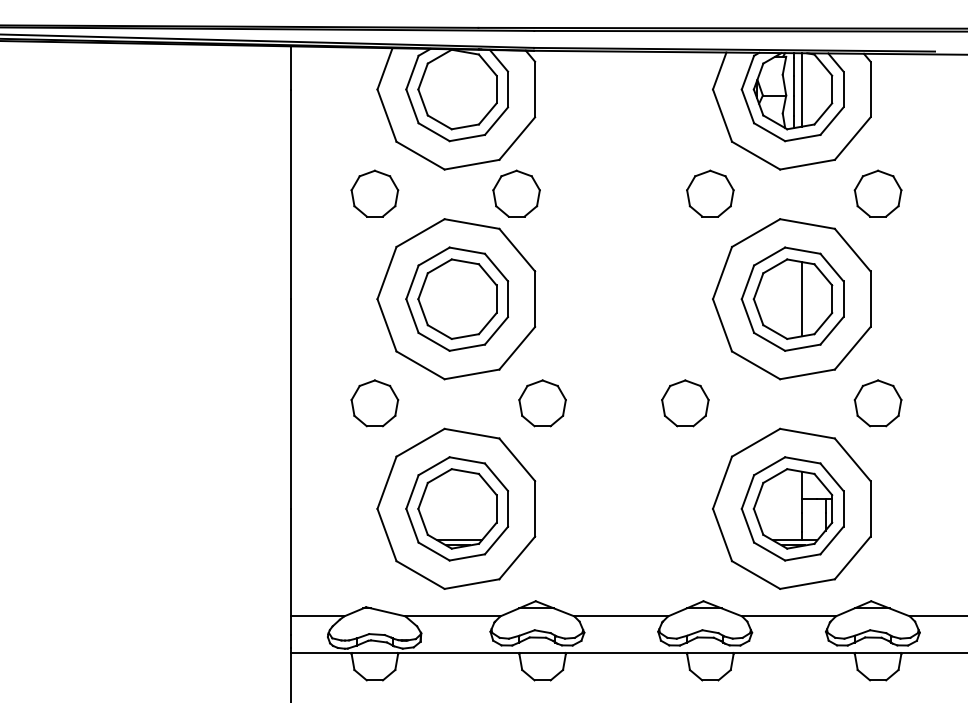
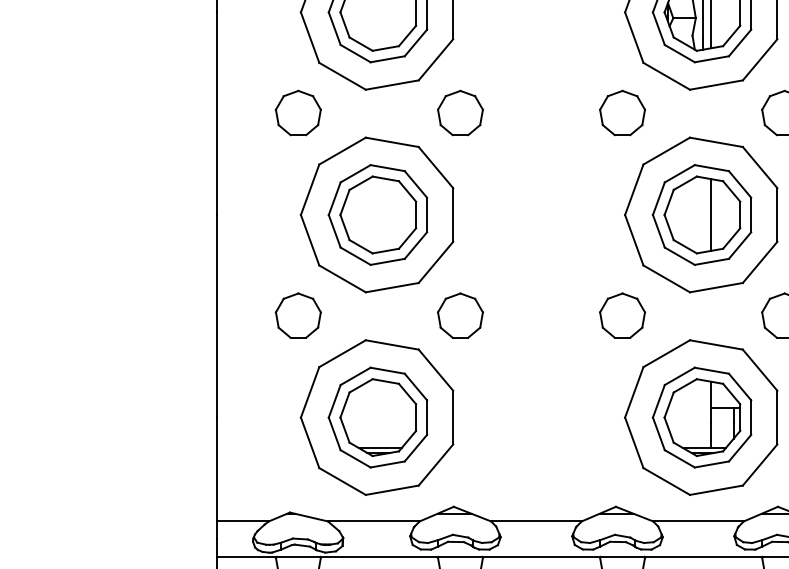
part: (516, 193) -> (460, 112), moved
part: (685, 403) -> (622, 315), moved

